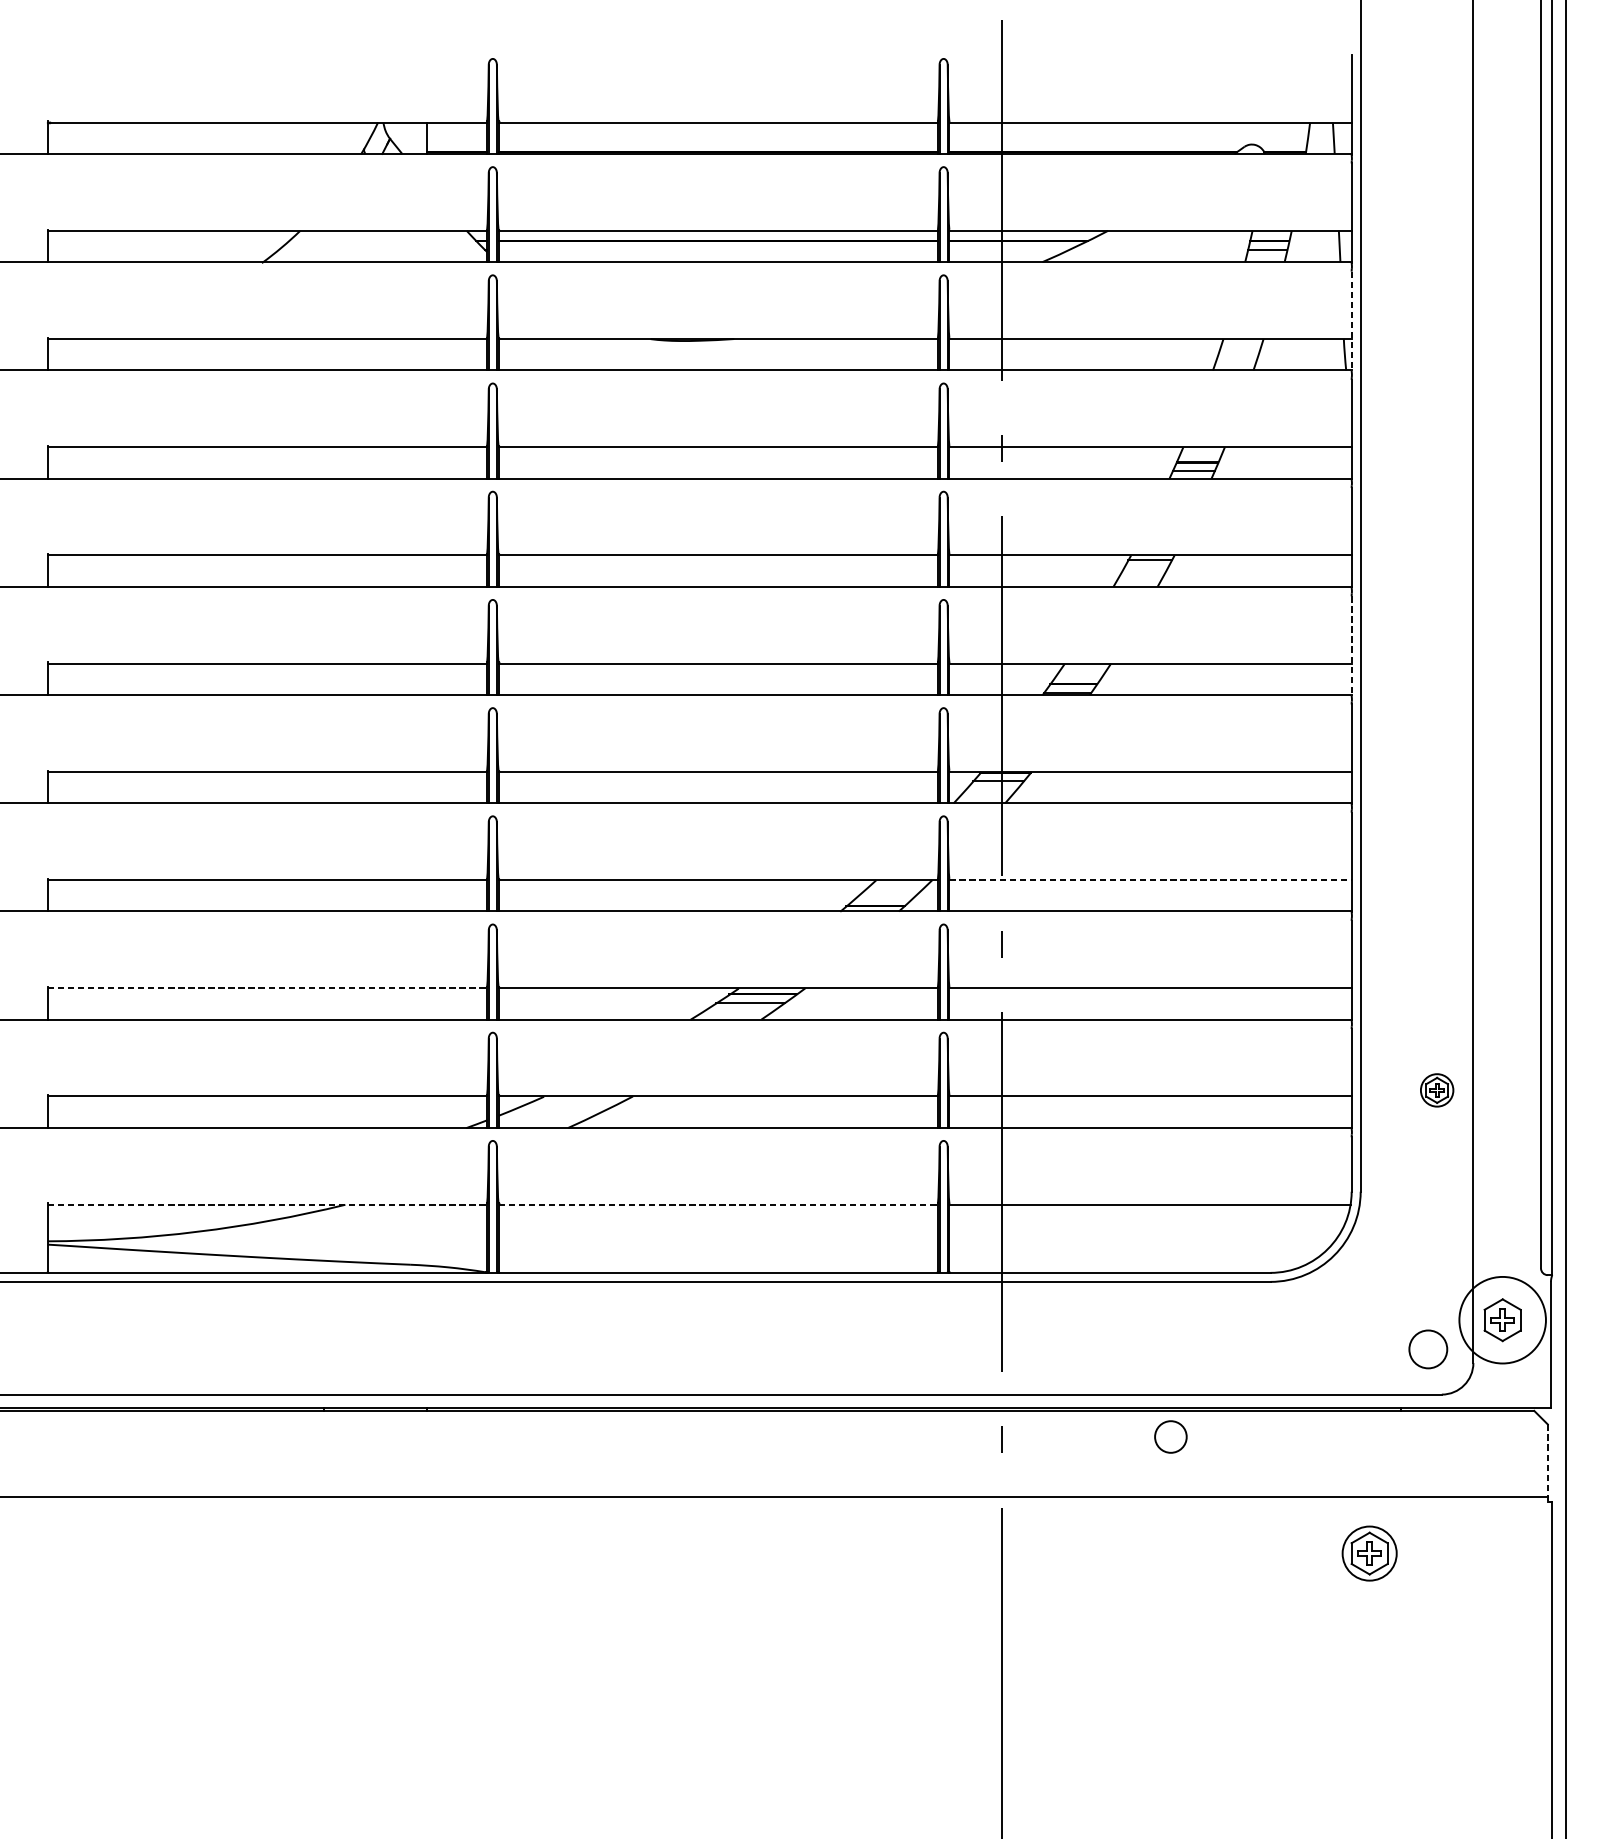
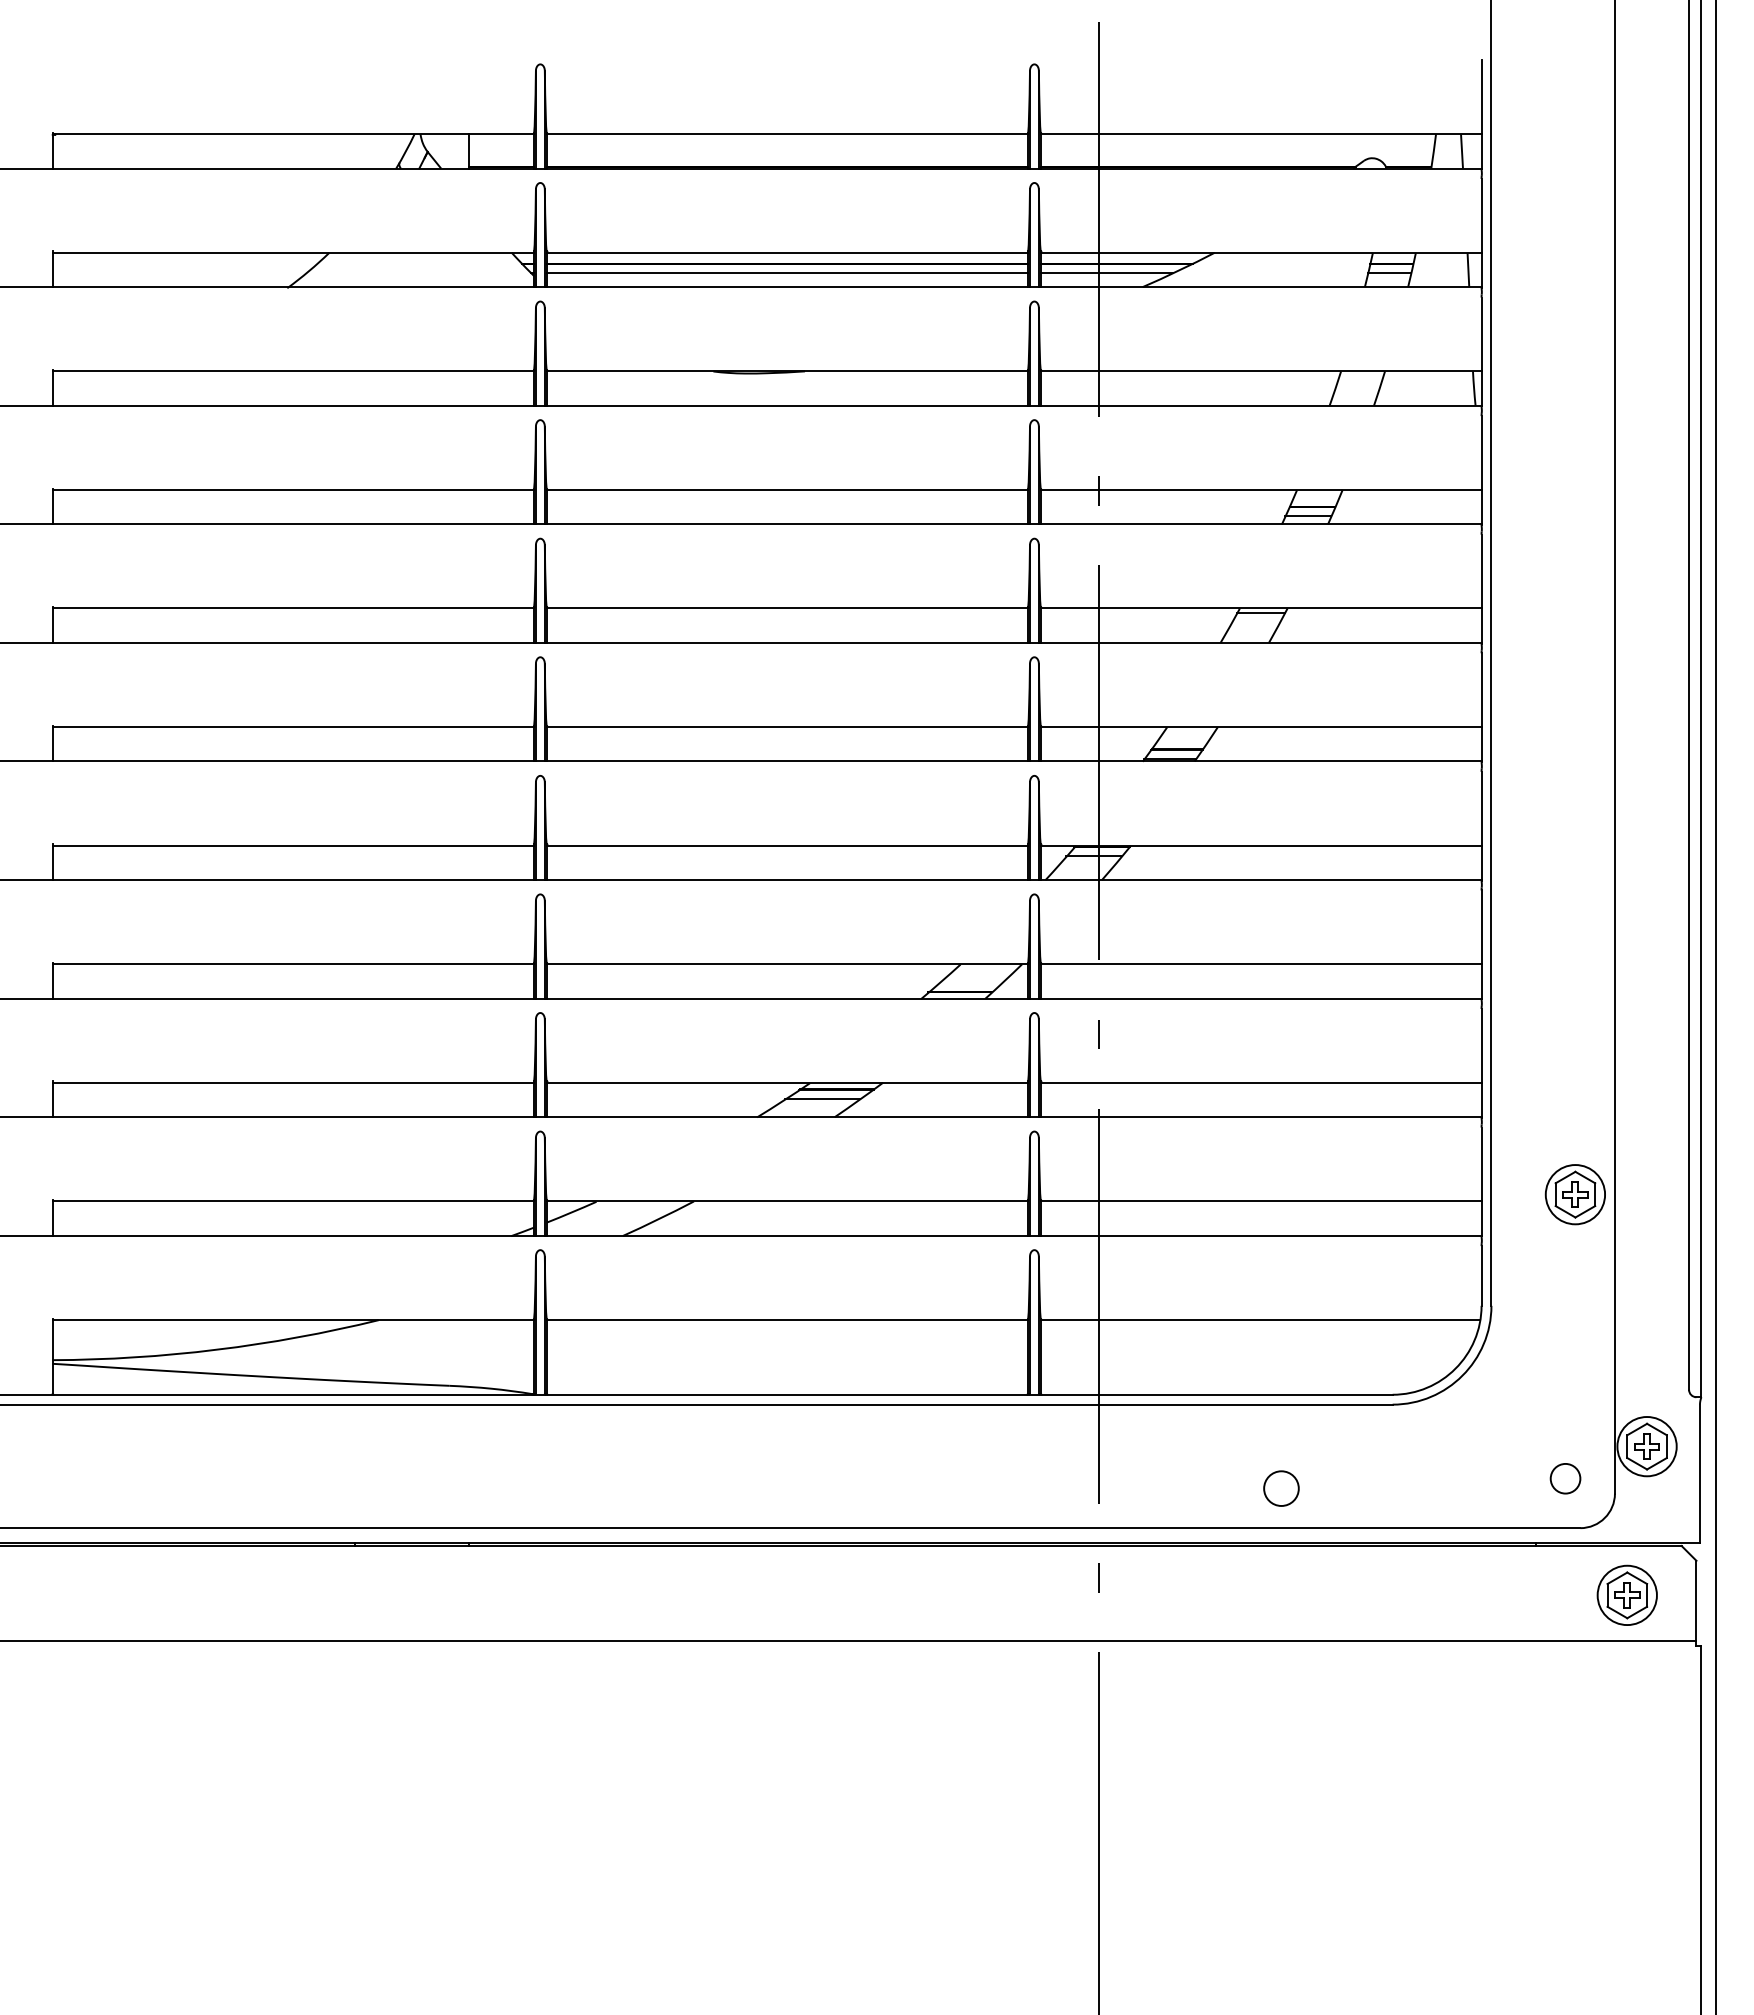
line: (718, 249) -> (787, 273), added
line: (1009, 249) -> (1106, 273), added
line: (1351, 321) -> (1481, 352), dashed -> solid
line: (1351, 646) -> (1481, 708), dashed -> solid
line: (1150, 880) -> (1261, 964), dashed -> solid
line: (267, 987) -> (293, 1082), dashed -> solid
part: (1436, 1090) -> (1574, 1194), size x1.67
line: (267, 1204) -> (293, 1319), dashed -> solid
line: (718, 1204) -> (787, 1319), dashed -> solid
circle: (1502, 1320) -> (1646, 1446), size x0.62
circle: (1428, 1349) -> (1565, 1478), size x0.71
circle: (1170, 1436) -> (1281, 1488), moved
line: (1547, 1463) -> (1696, 1603), dashed -> solid
part: (1368, 1552) -> (1626, 1594), moved

